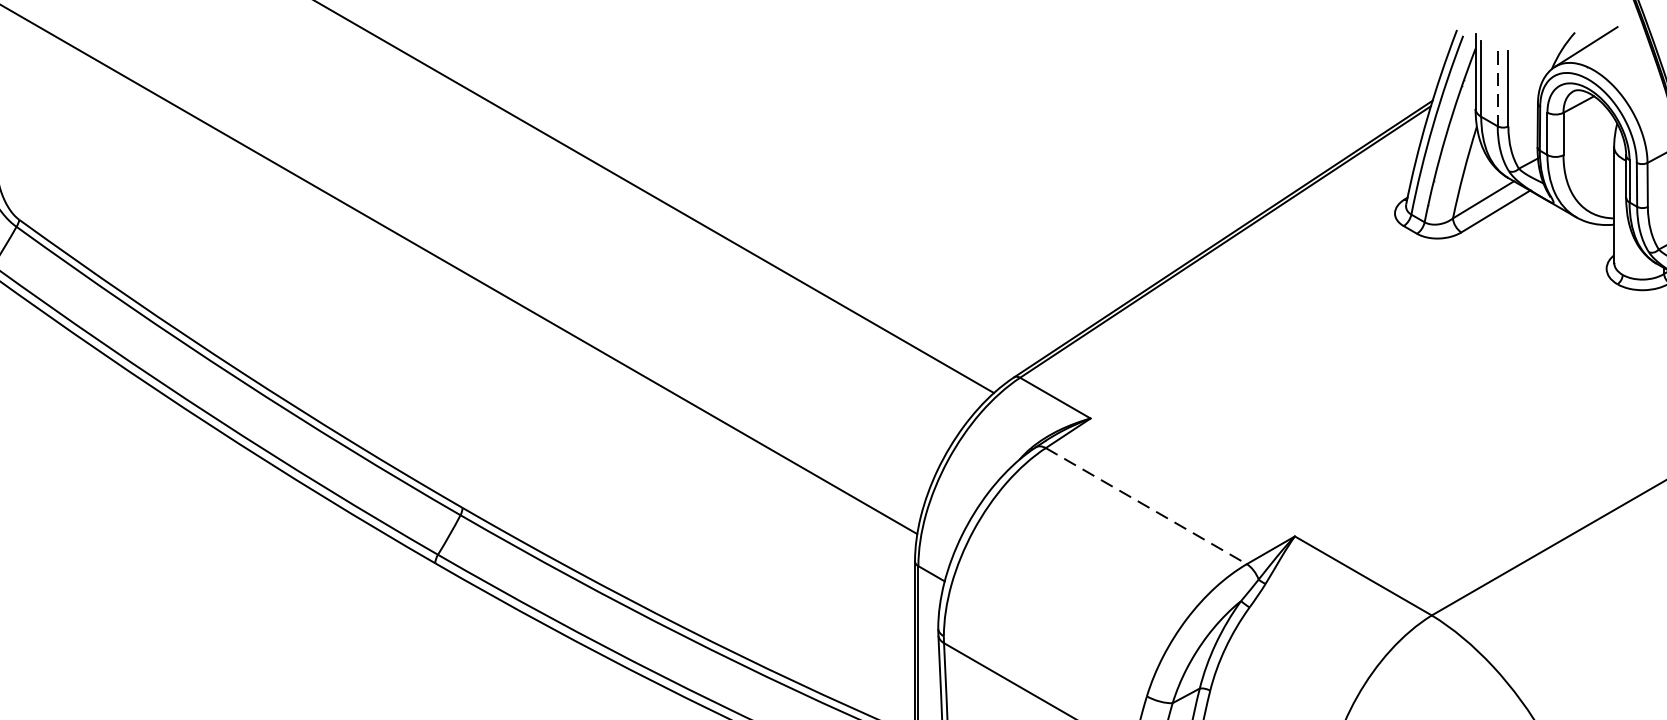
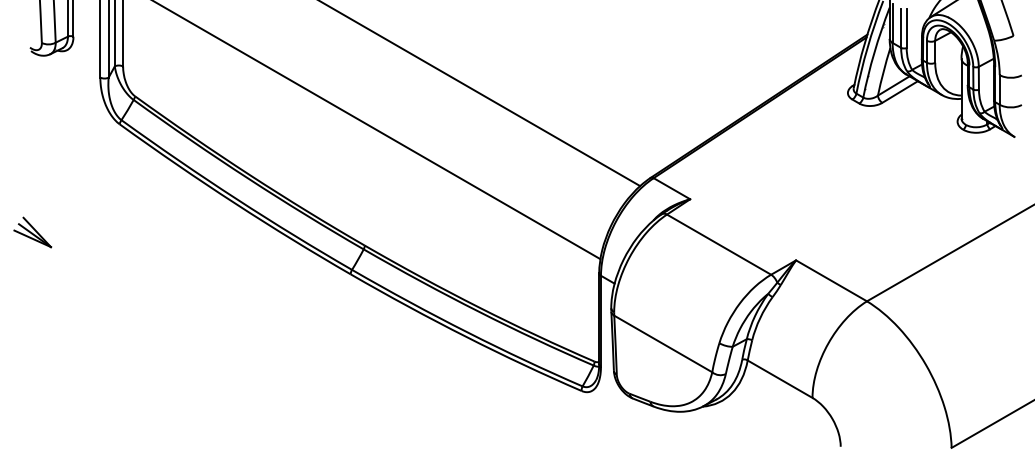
line: (1498, 88) -> (901, 28), dashed -> solid
line: (1147, 505) -> (719, 244), dashed -> solid

